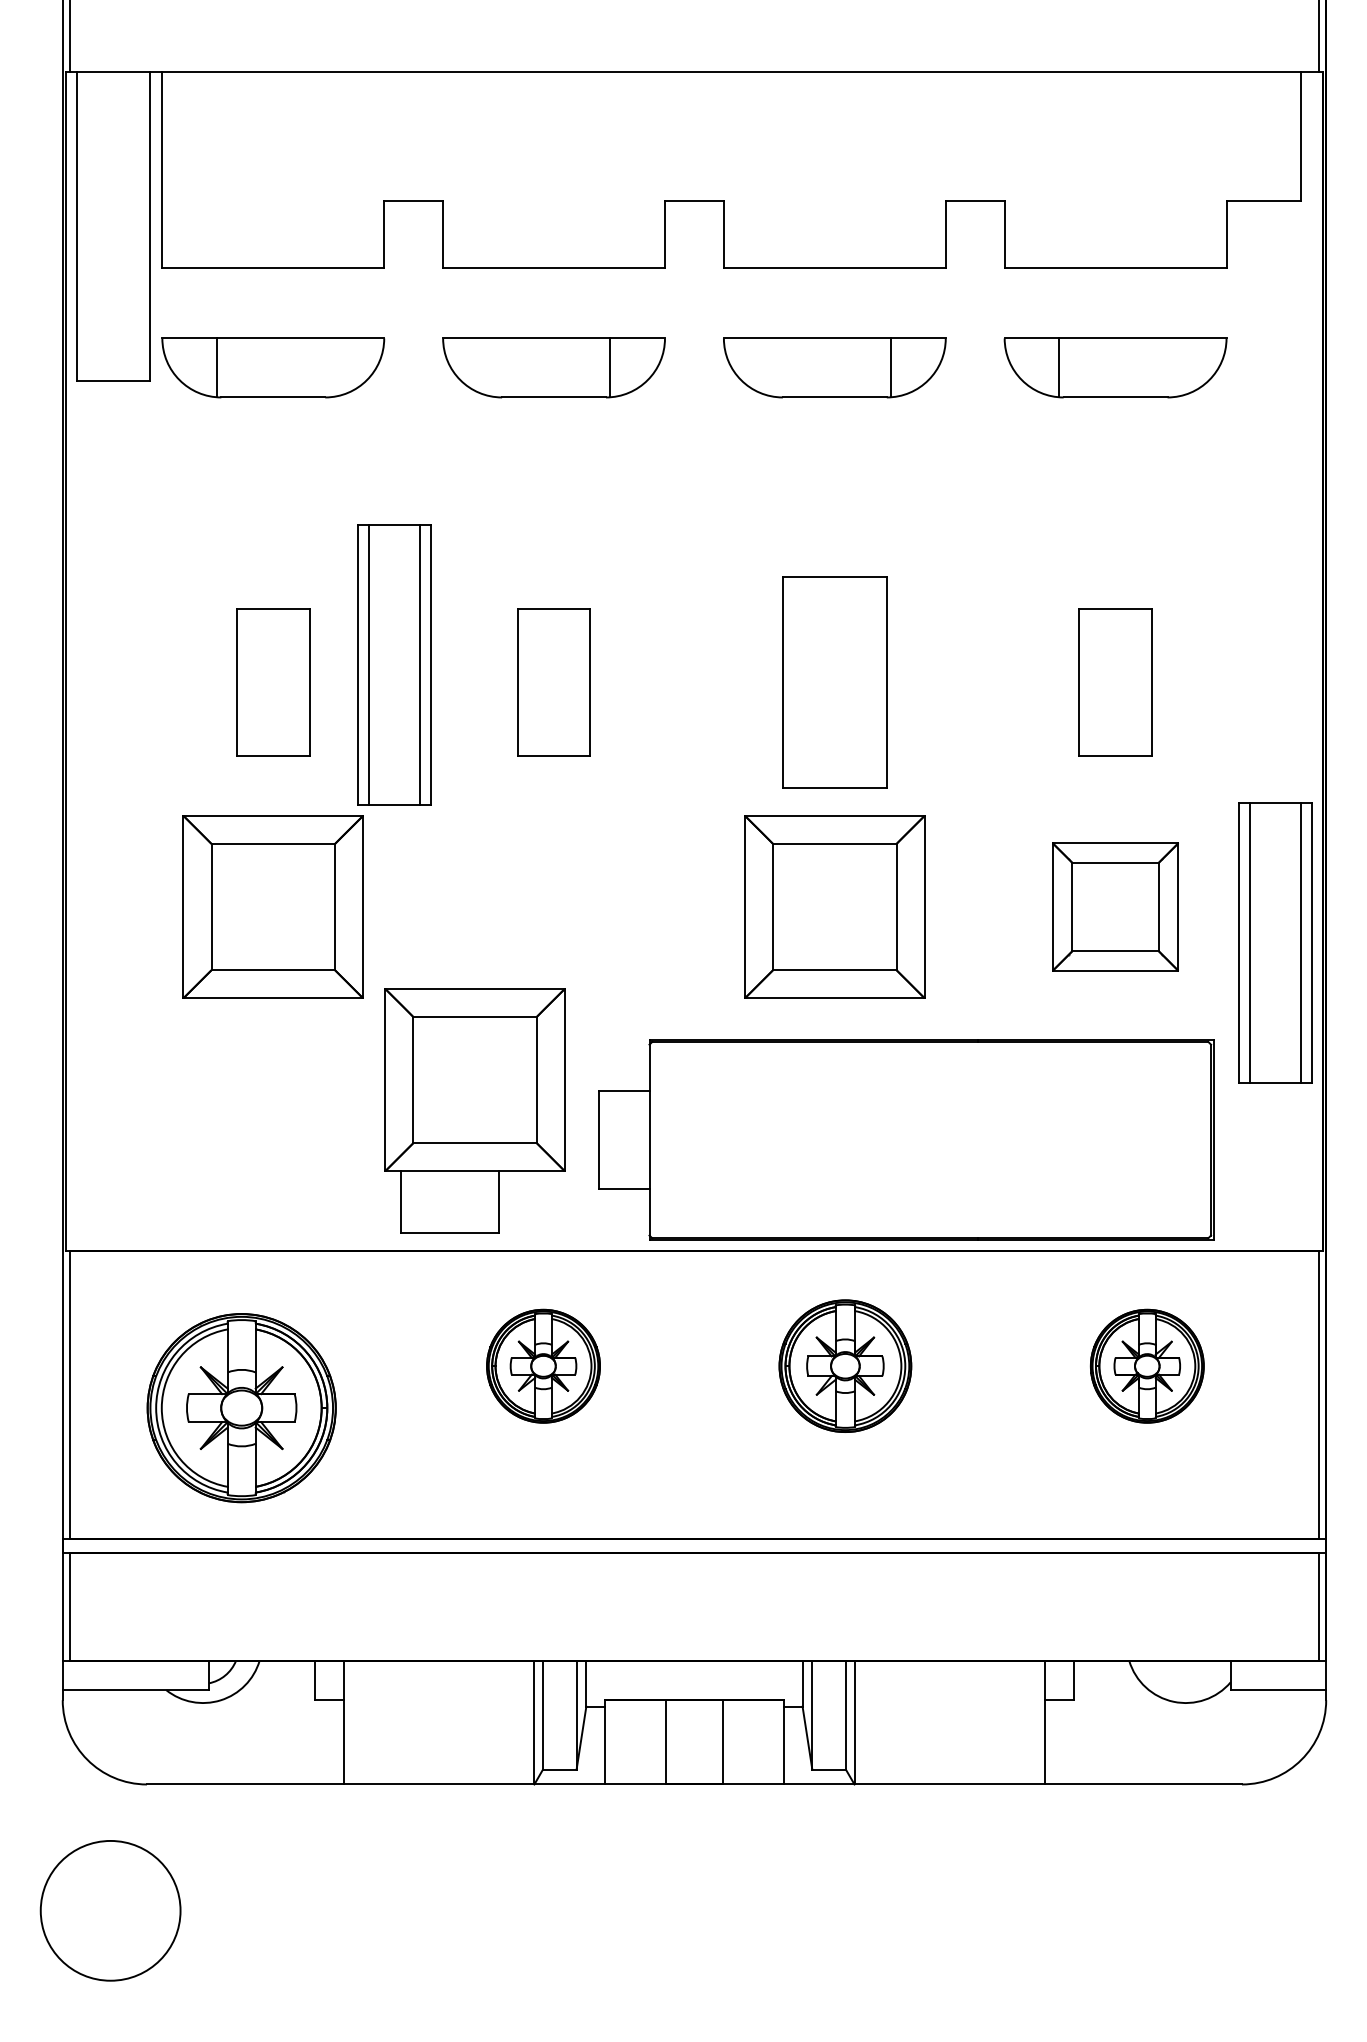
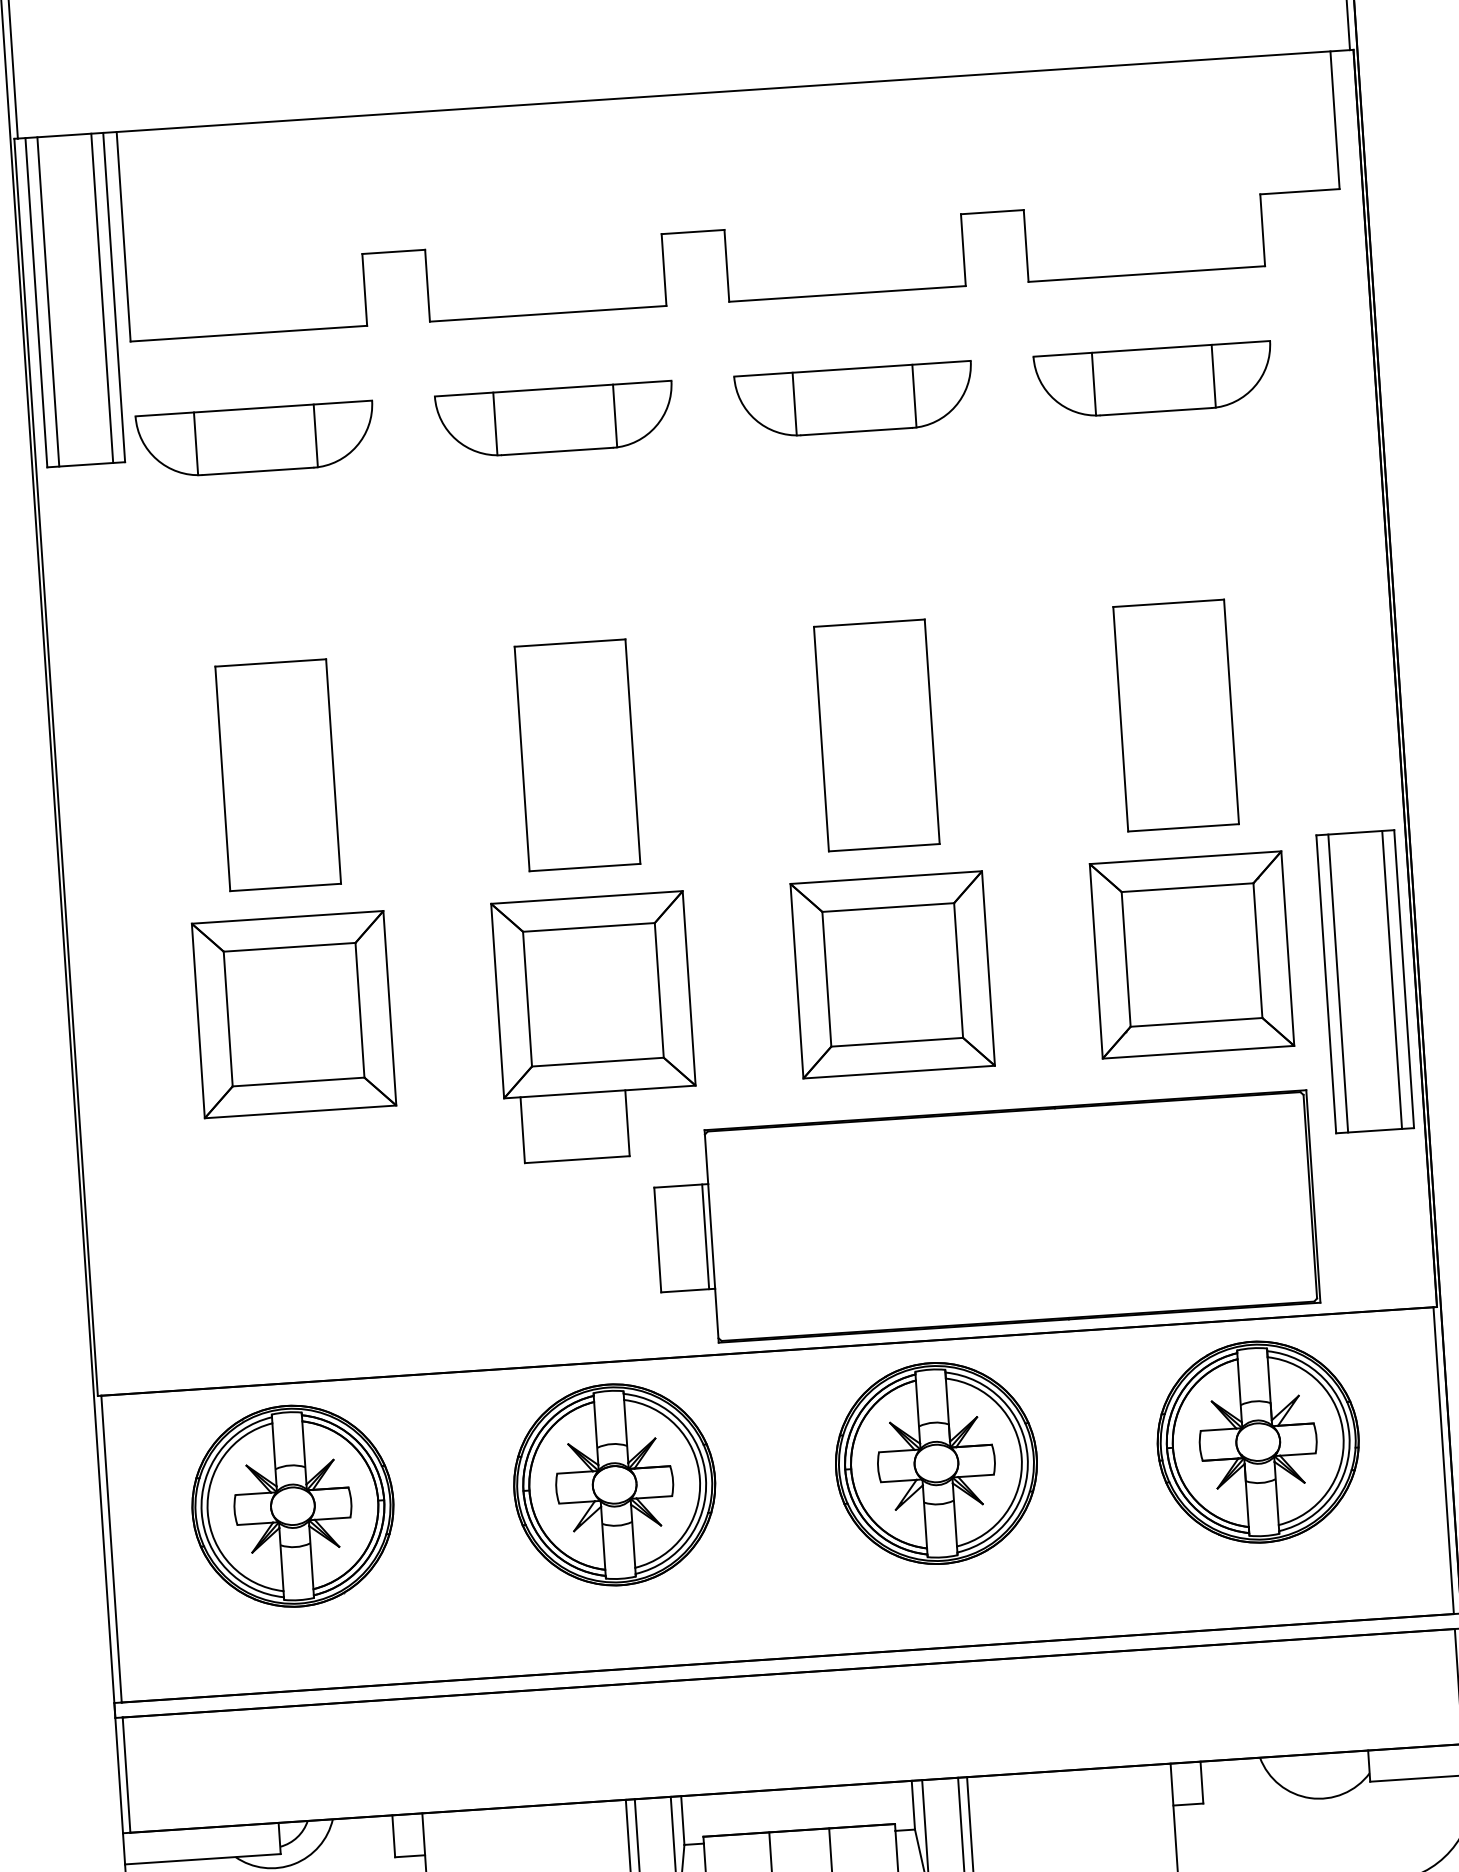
line: (87, 225) -> (47, 301), added
line: (138, 225) -> (102, 297), added
line: (329, 367) -> (315, 435), added
line: (497, 367) -> (494, 423), added
line: (778, 367) -> (794, 403), added
line: (1171, 367) -> (1213, 375), added
part: (394, 664) -> (406, 747), removed
part: (272, 682) -> (277, 775), size x1.43
part: (553, 682) -> (576, 755), size x1.43
part: (1115, 682) -> (1176, 715), size x1.43
part: (1115, 906) -> (1191, 954), size x1.43
part: (474, 1110) -> (594, 1027), moved
line: (643, 1140) -> (705, 1237), added
part: (543, 1366) -> (614, 1485), size x1.67
part: (845, 1366) -> (936, 1463), size x1.43
part: (1147, 1366) -> (1258, 1442), size x1.67
part: (241, 1408) -> (292, 1506), moved

